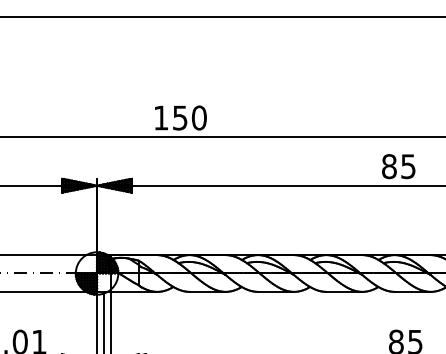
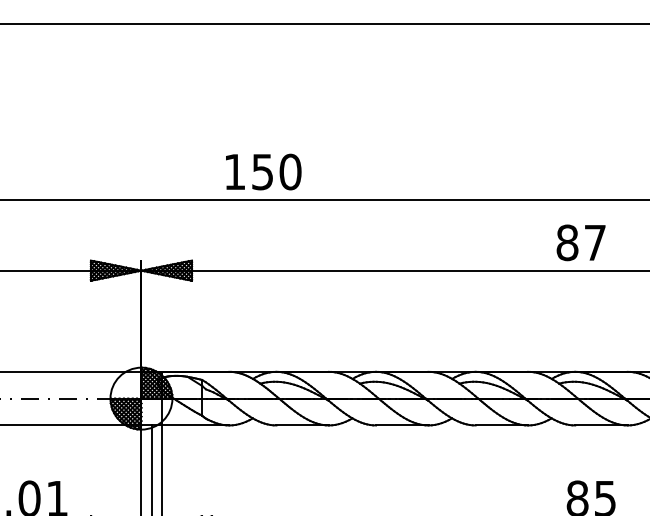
text: (408, 166) -> (595, 242), 85 -> 87

